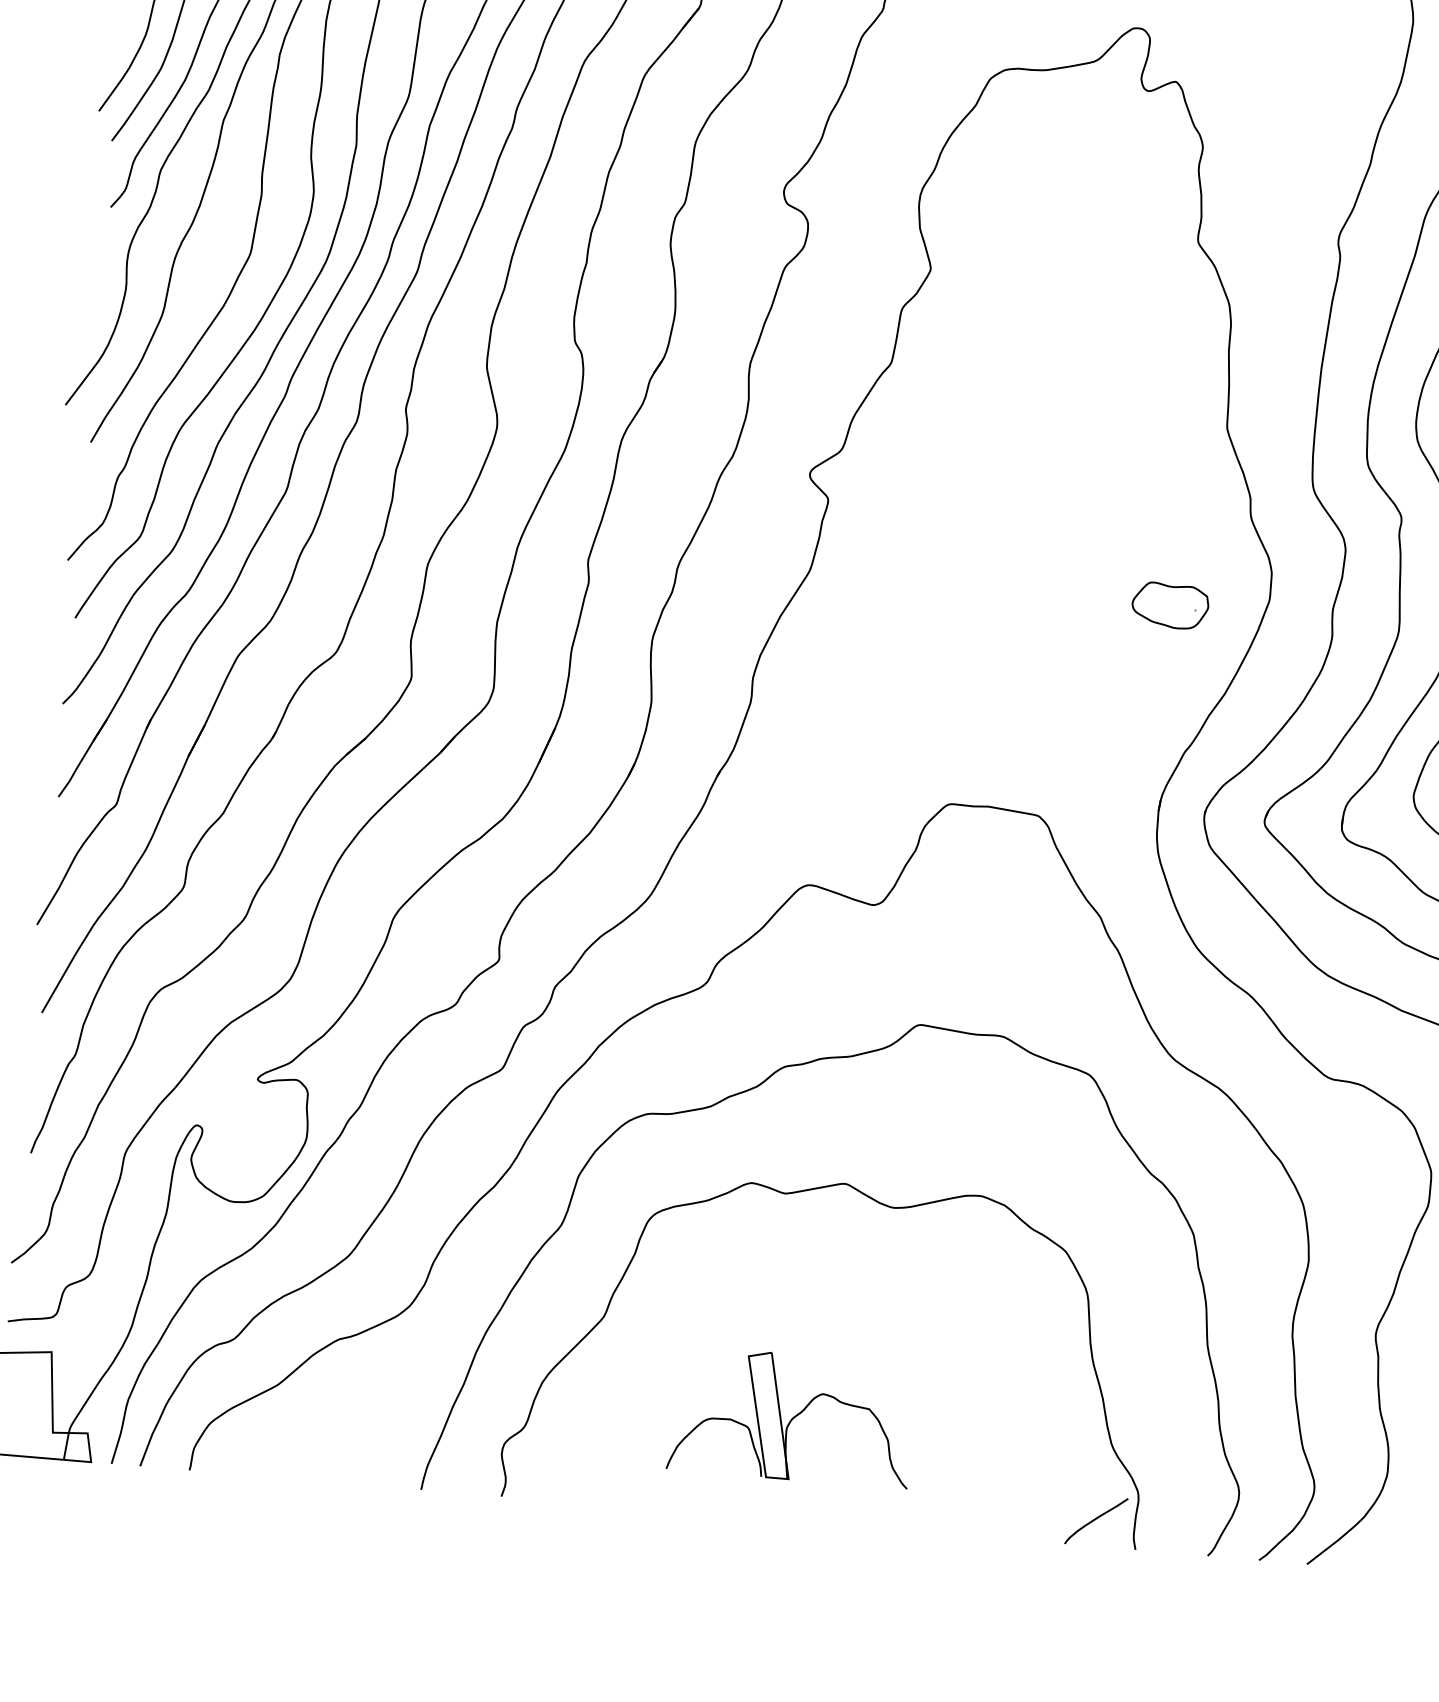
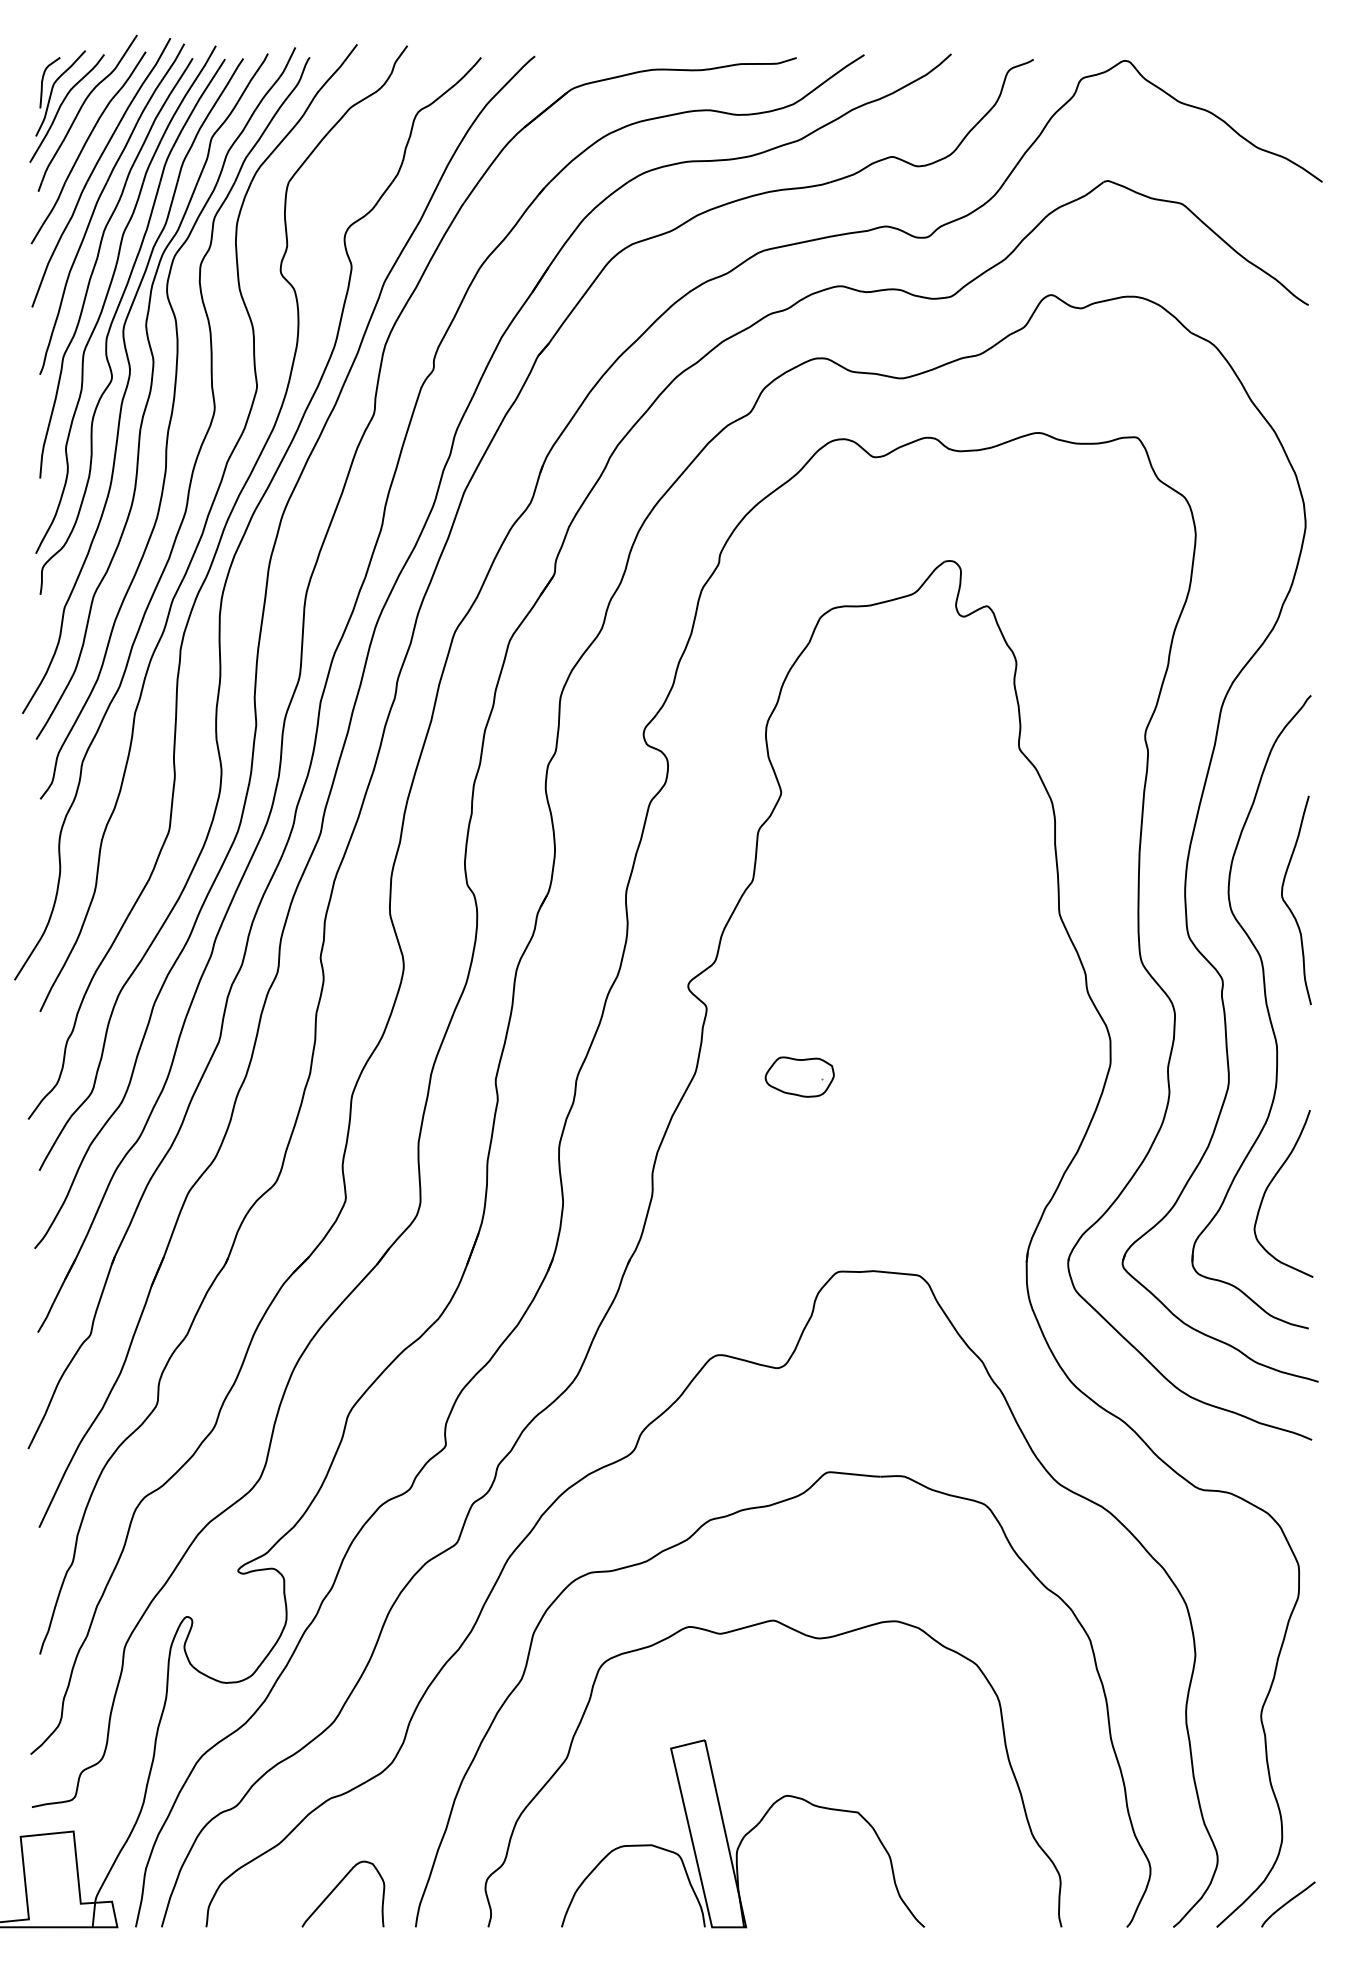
part: (1170, 605) -> (799, 1076), moved
part: (791, 1416) -> (742, 1833), size x1.67
curve: (338, 1438) -> (337, 1887), added
curve: (1096, 1520) -> (1288, 1903), moved

